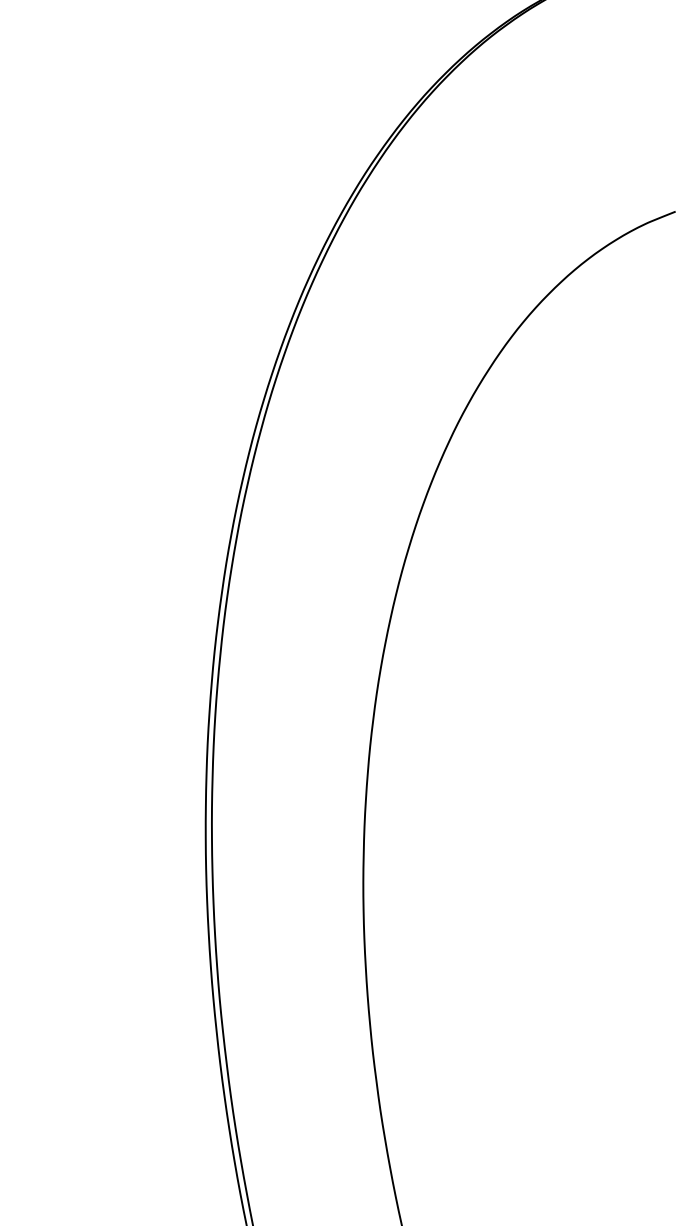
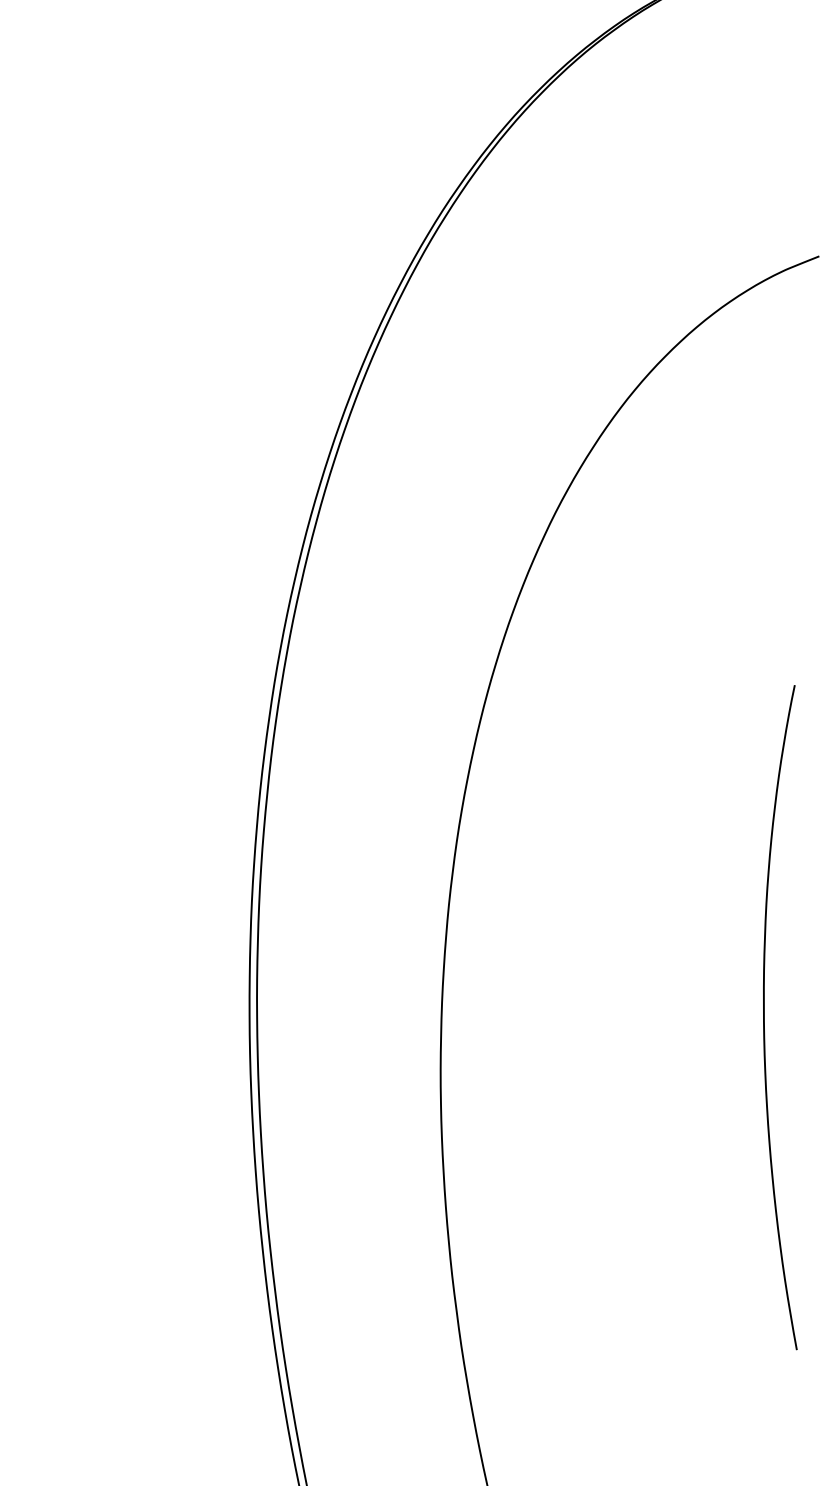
curve: (630, 839) -> (764, 1017), added

